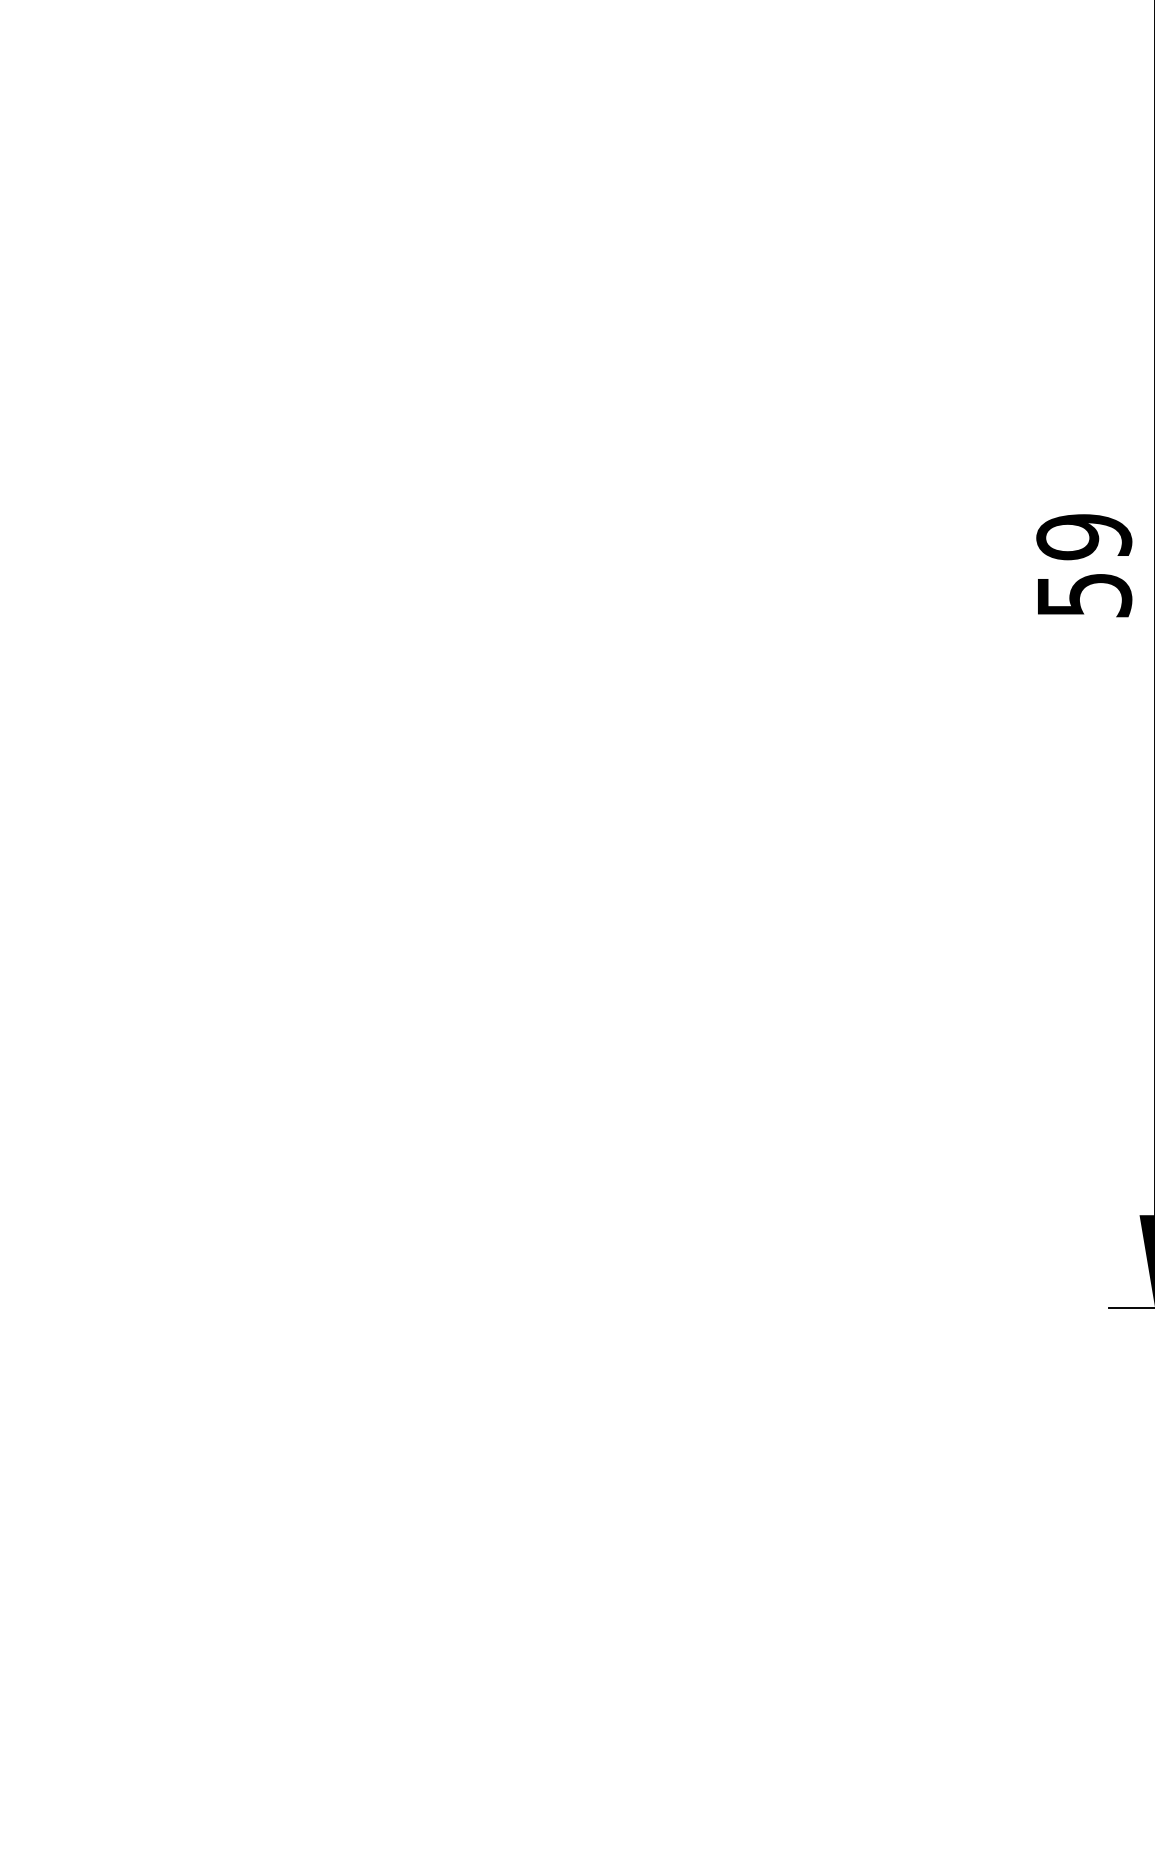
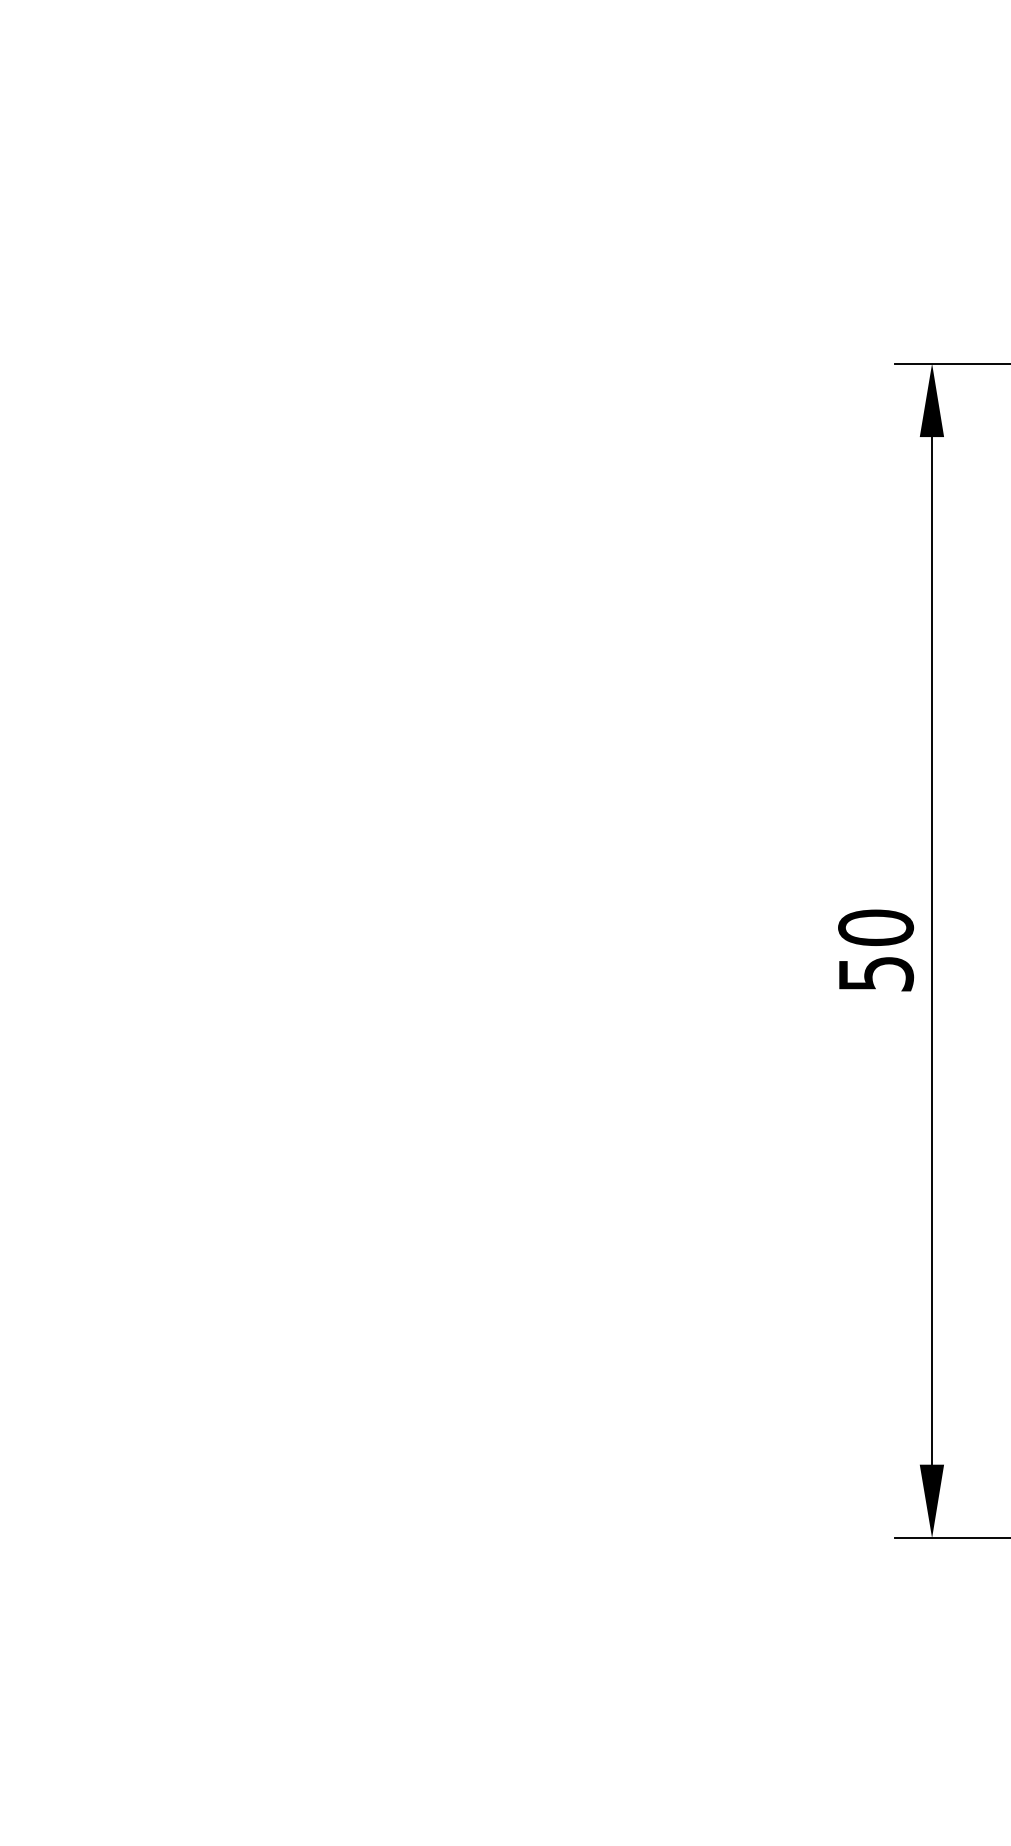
text: (1084, 536) -> (876, 927), 59 -> 50

